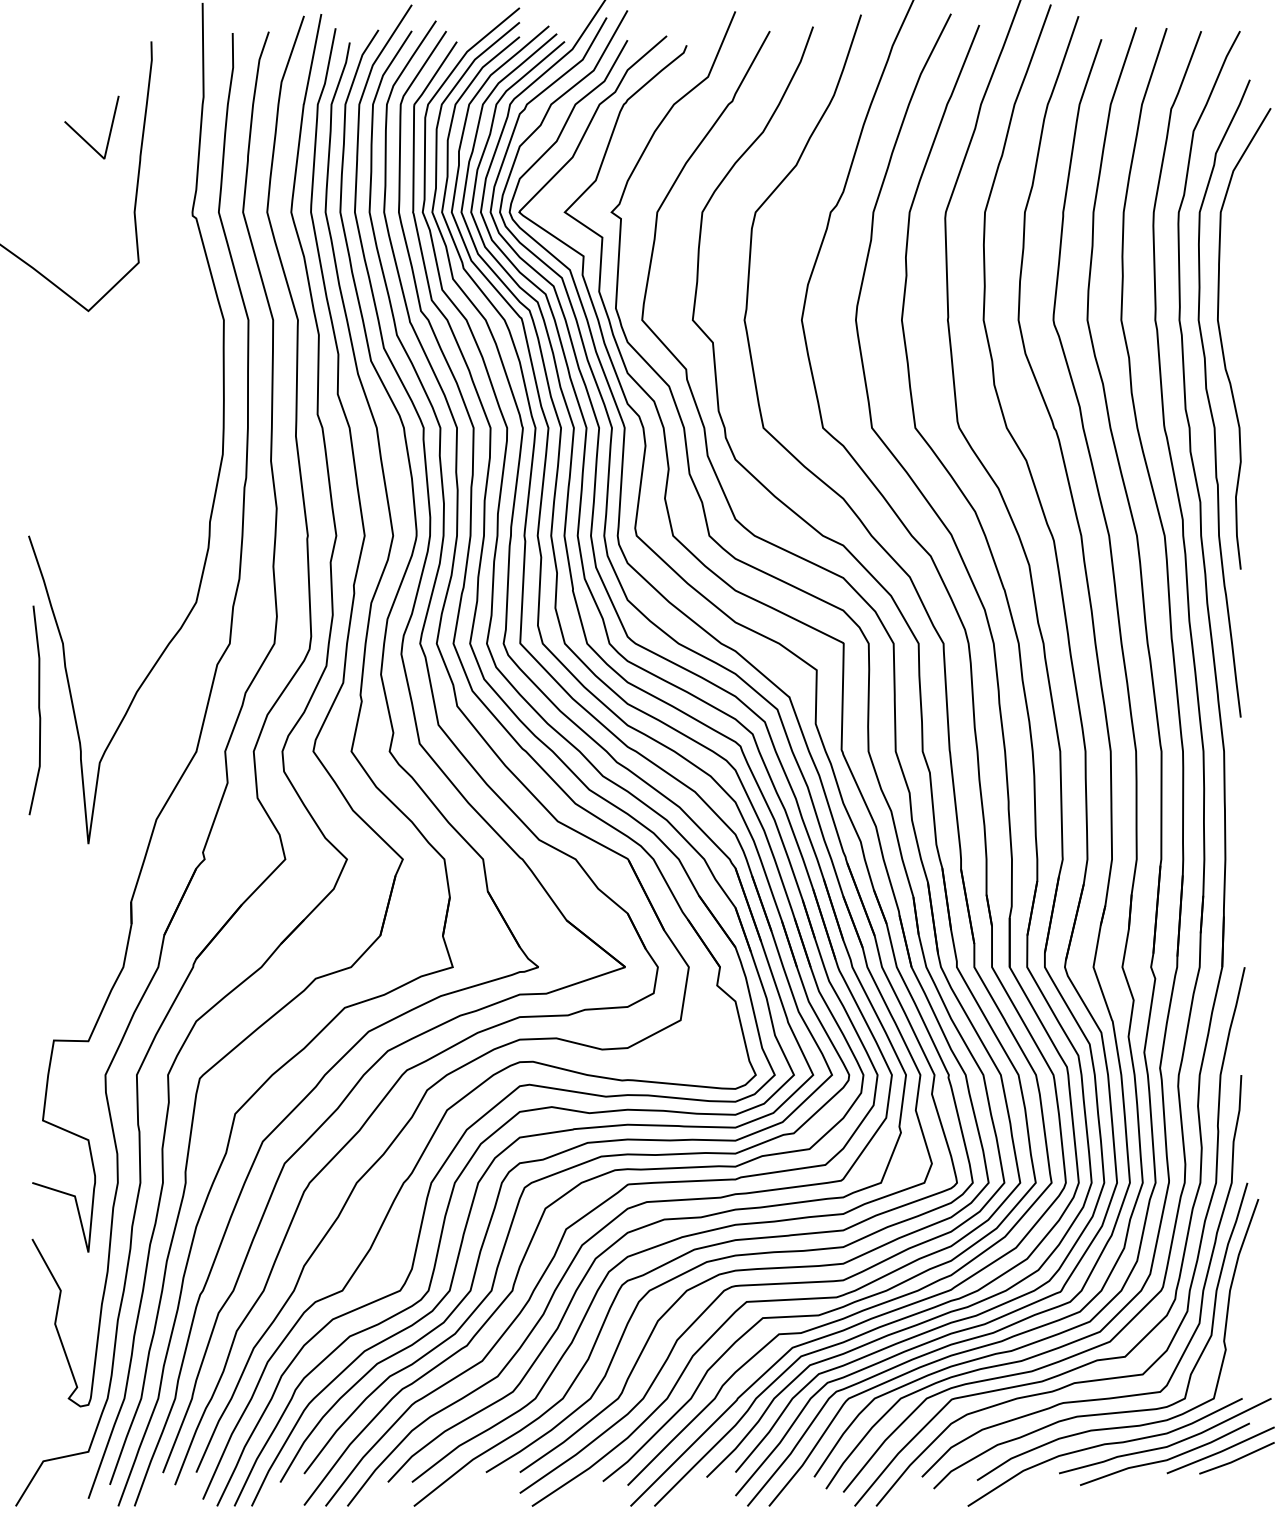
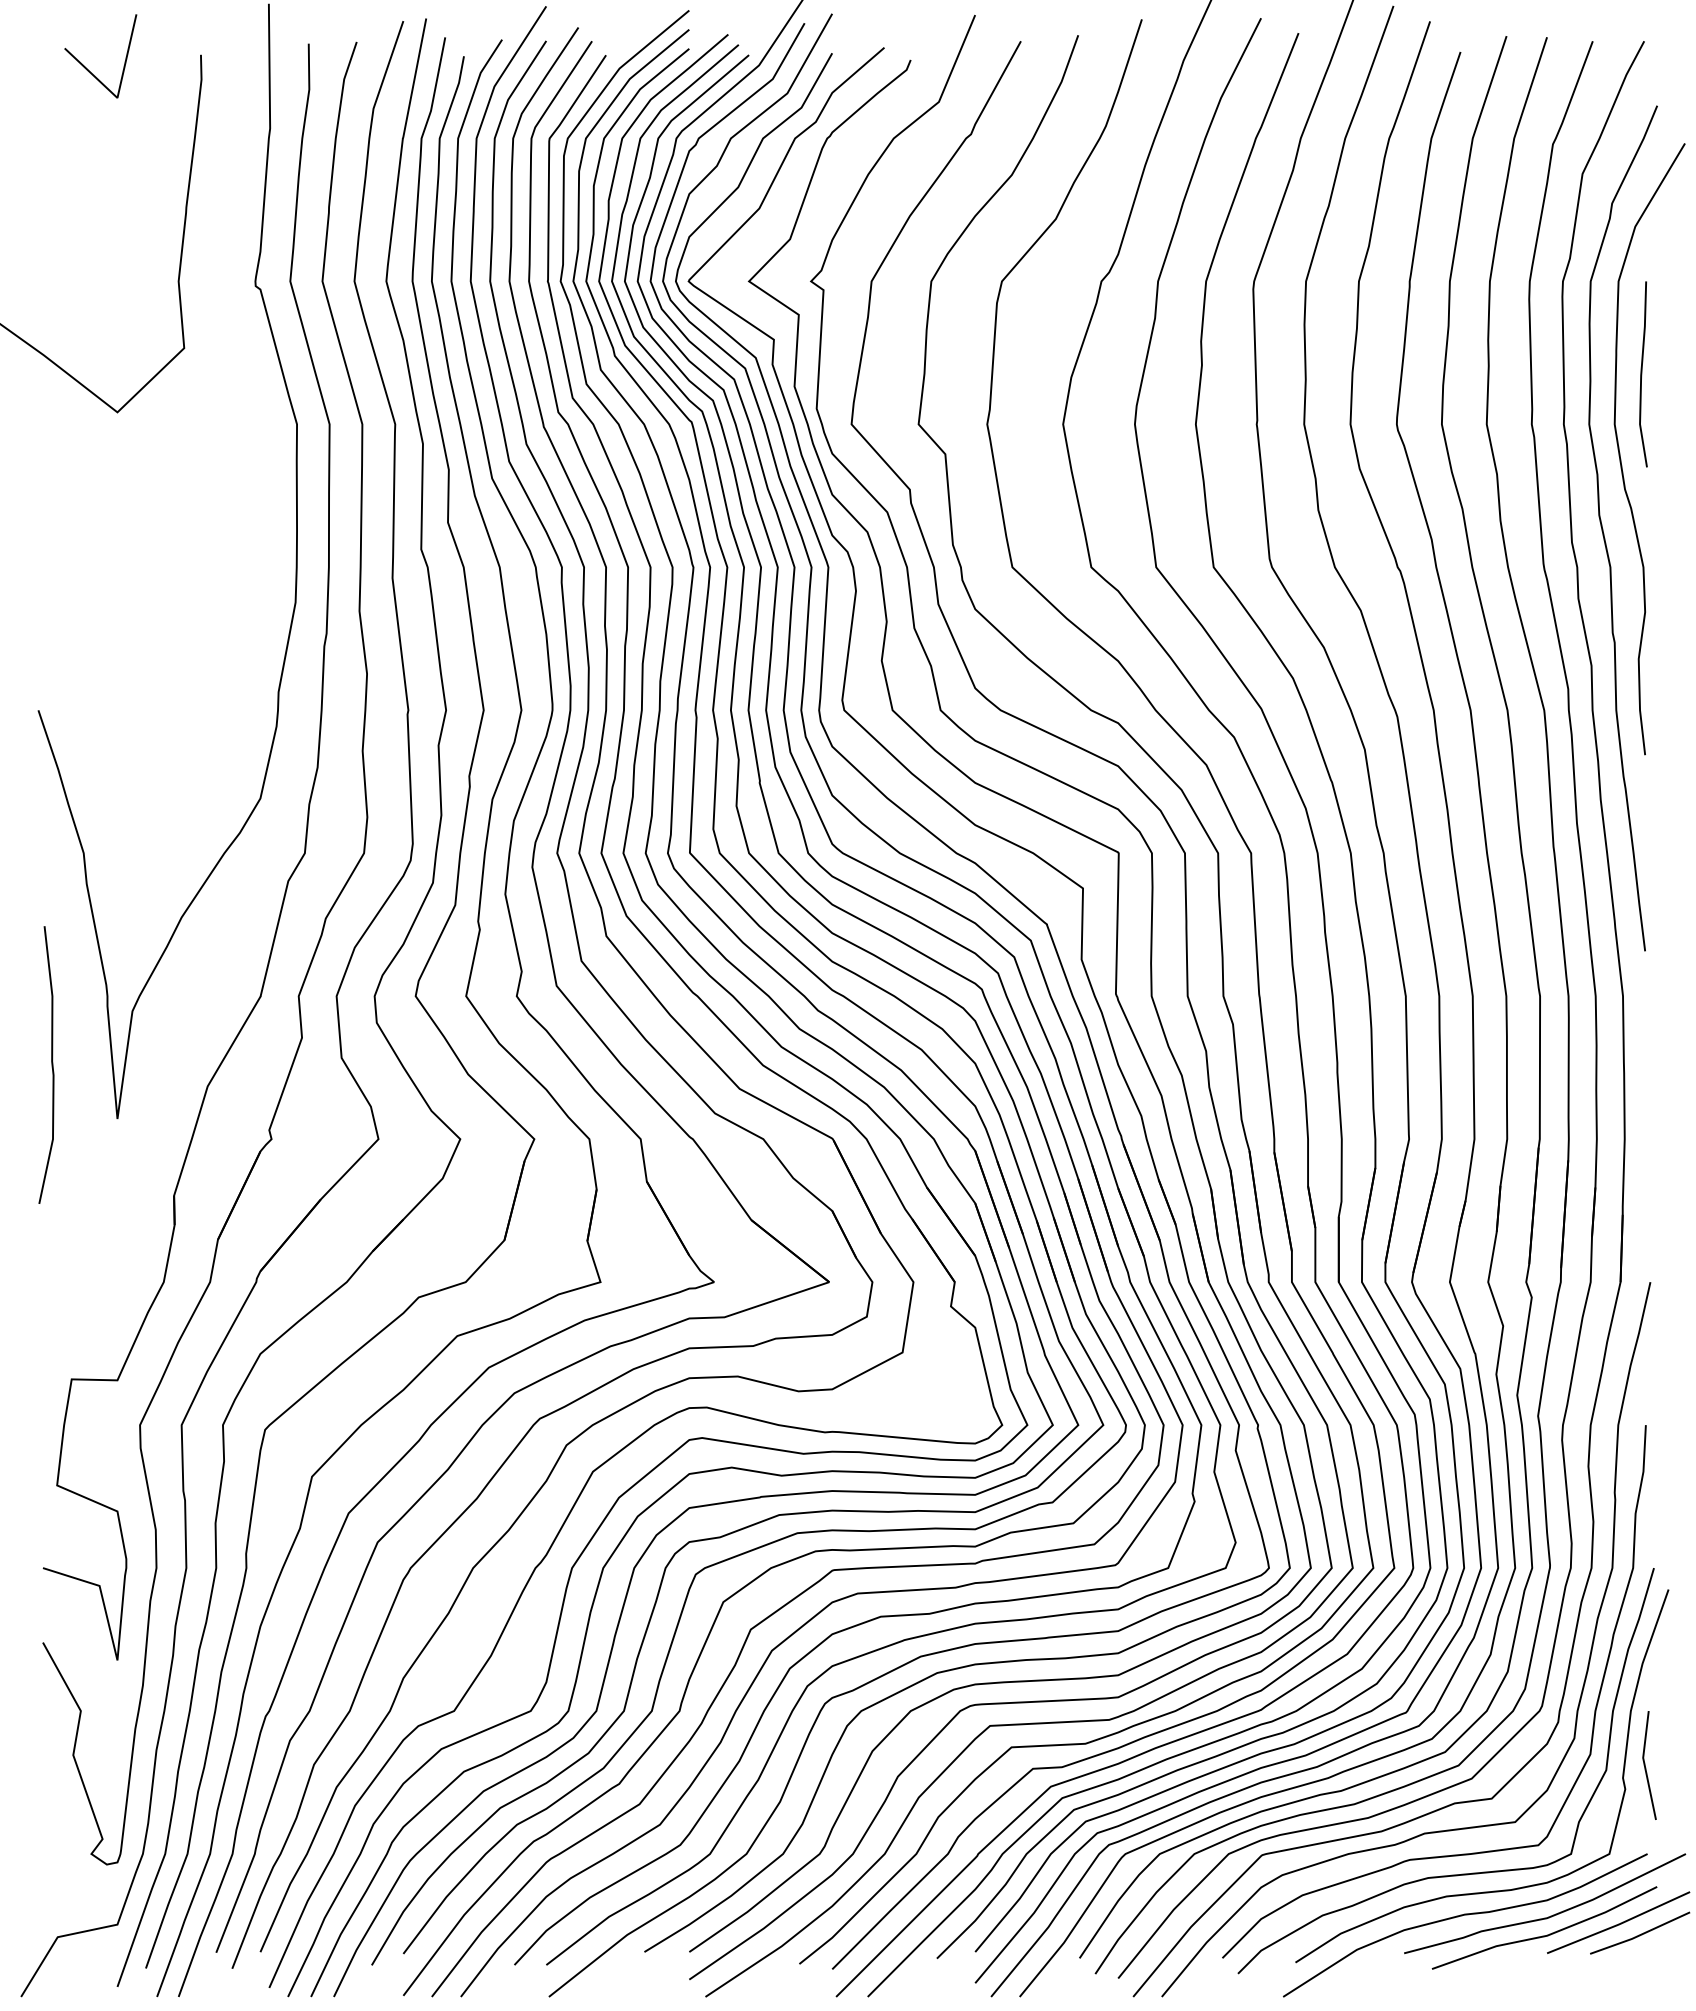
line: (82, 136) -> (88, 68), moved
line: (1238, 282) -> (1642, 374), added
curve: (38, 710) -> (51, 1065), moved
line: (1241, 1331) -> (1646, 1765), added

